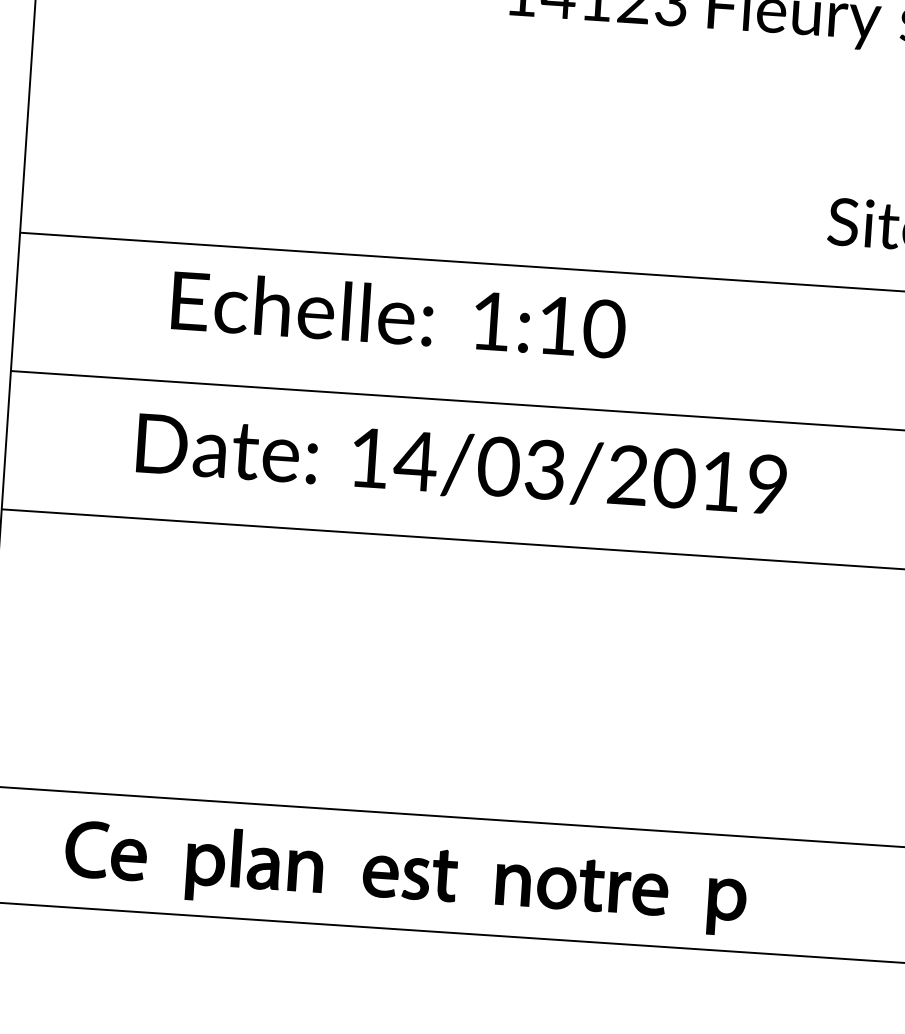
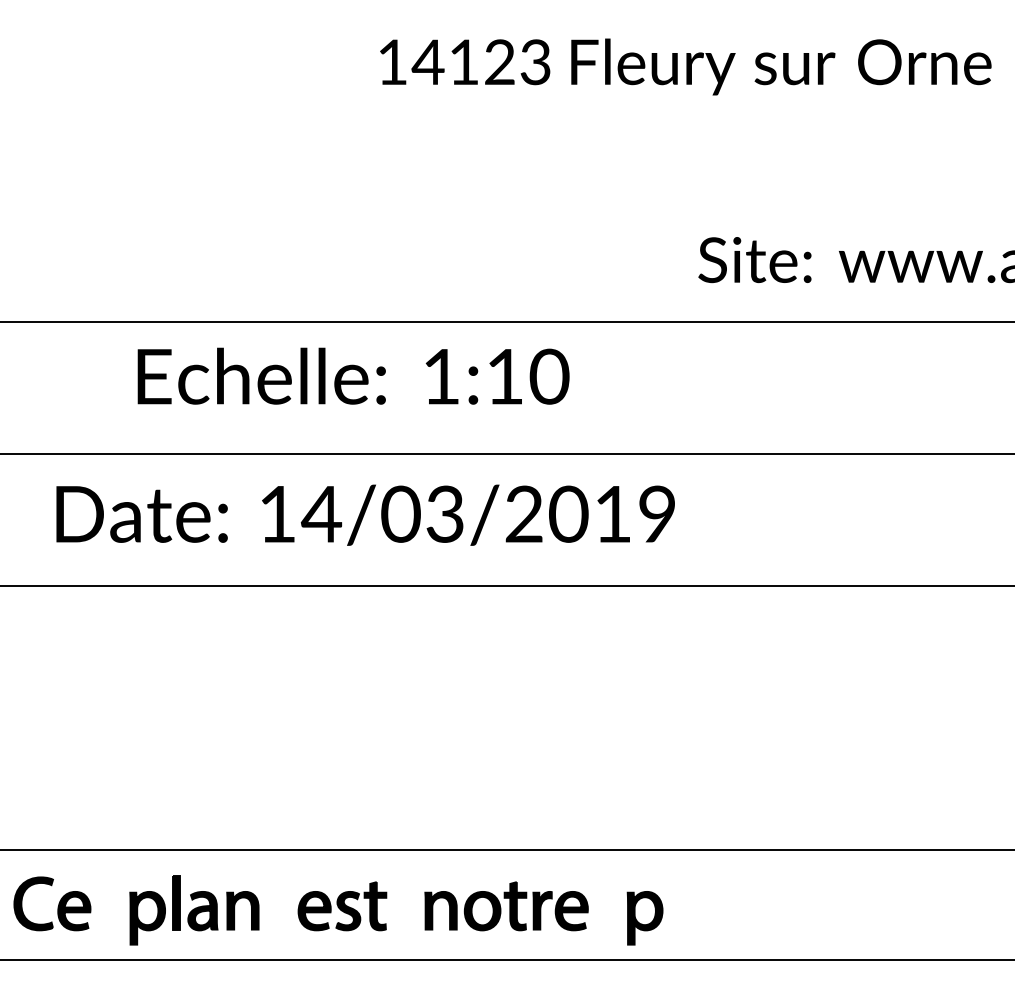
text: (399, 314) -> (353, 375), moved

